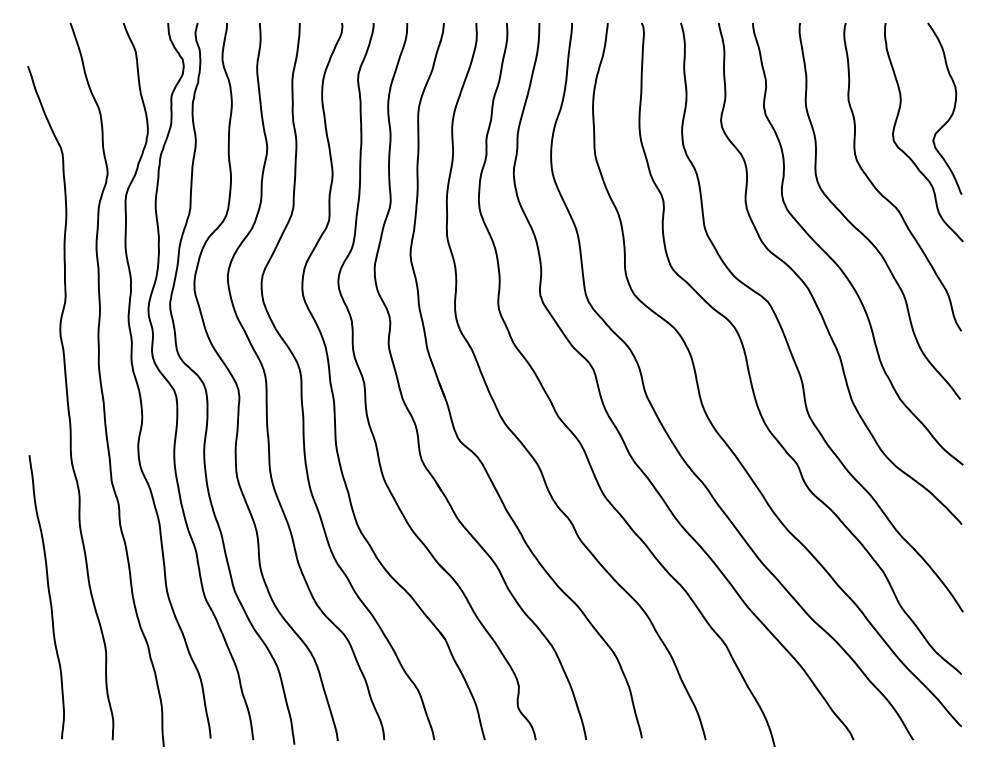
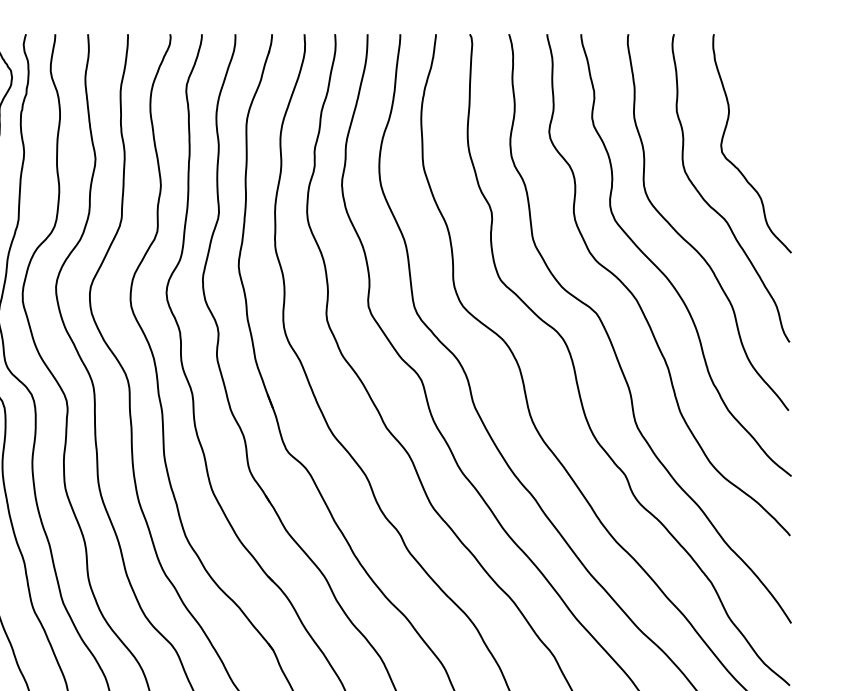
curve: (952, 110) -> (780, 121), removed

